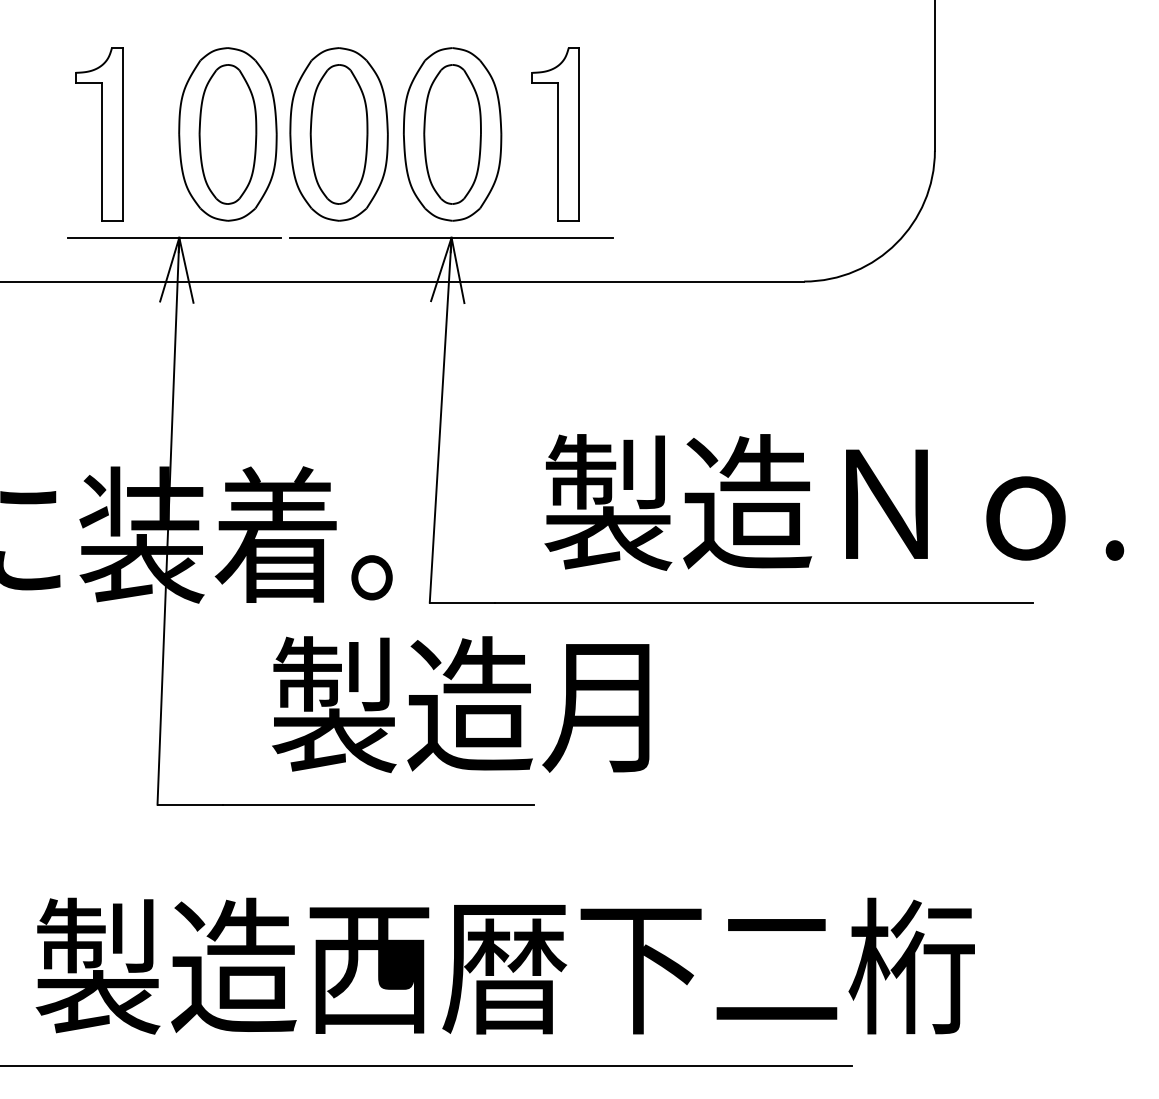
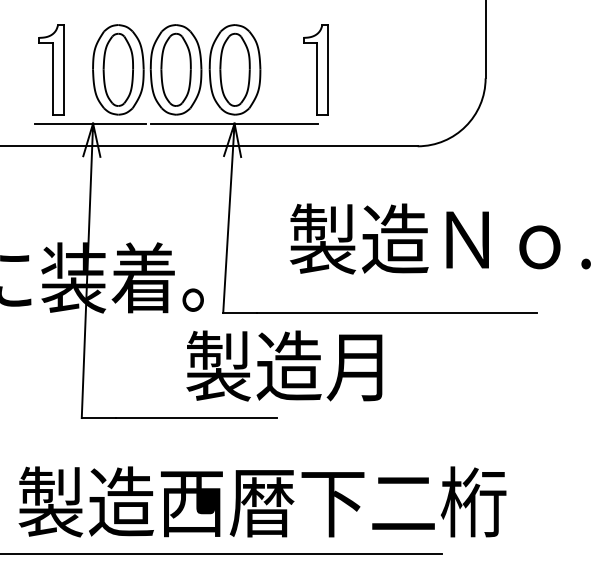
part: (555, 133) -> (315, 69), moved
text: (834, 501) -> (440, 238), moved
text: (461, 703) -> (284, 365), moved

